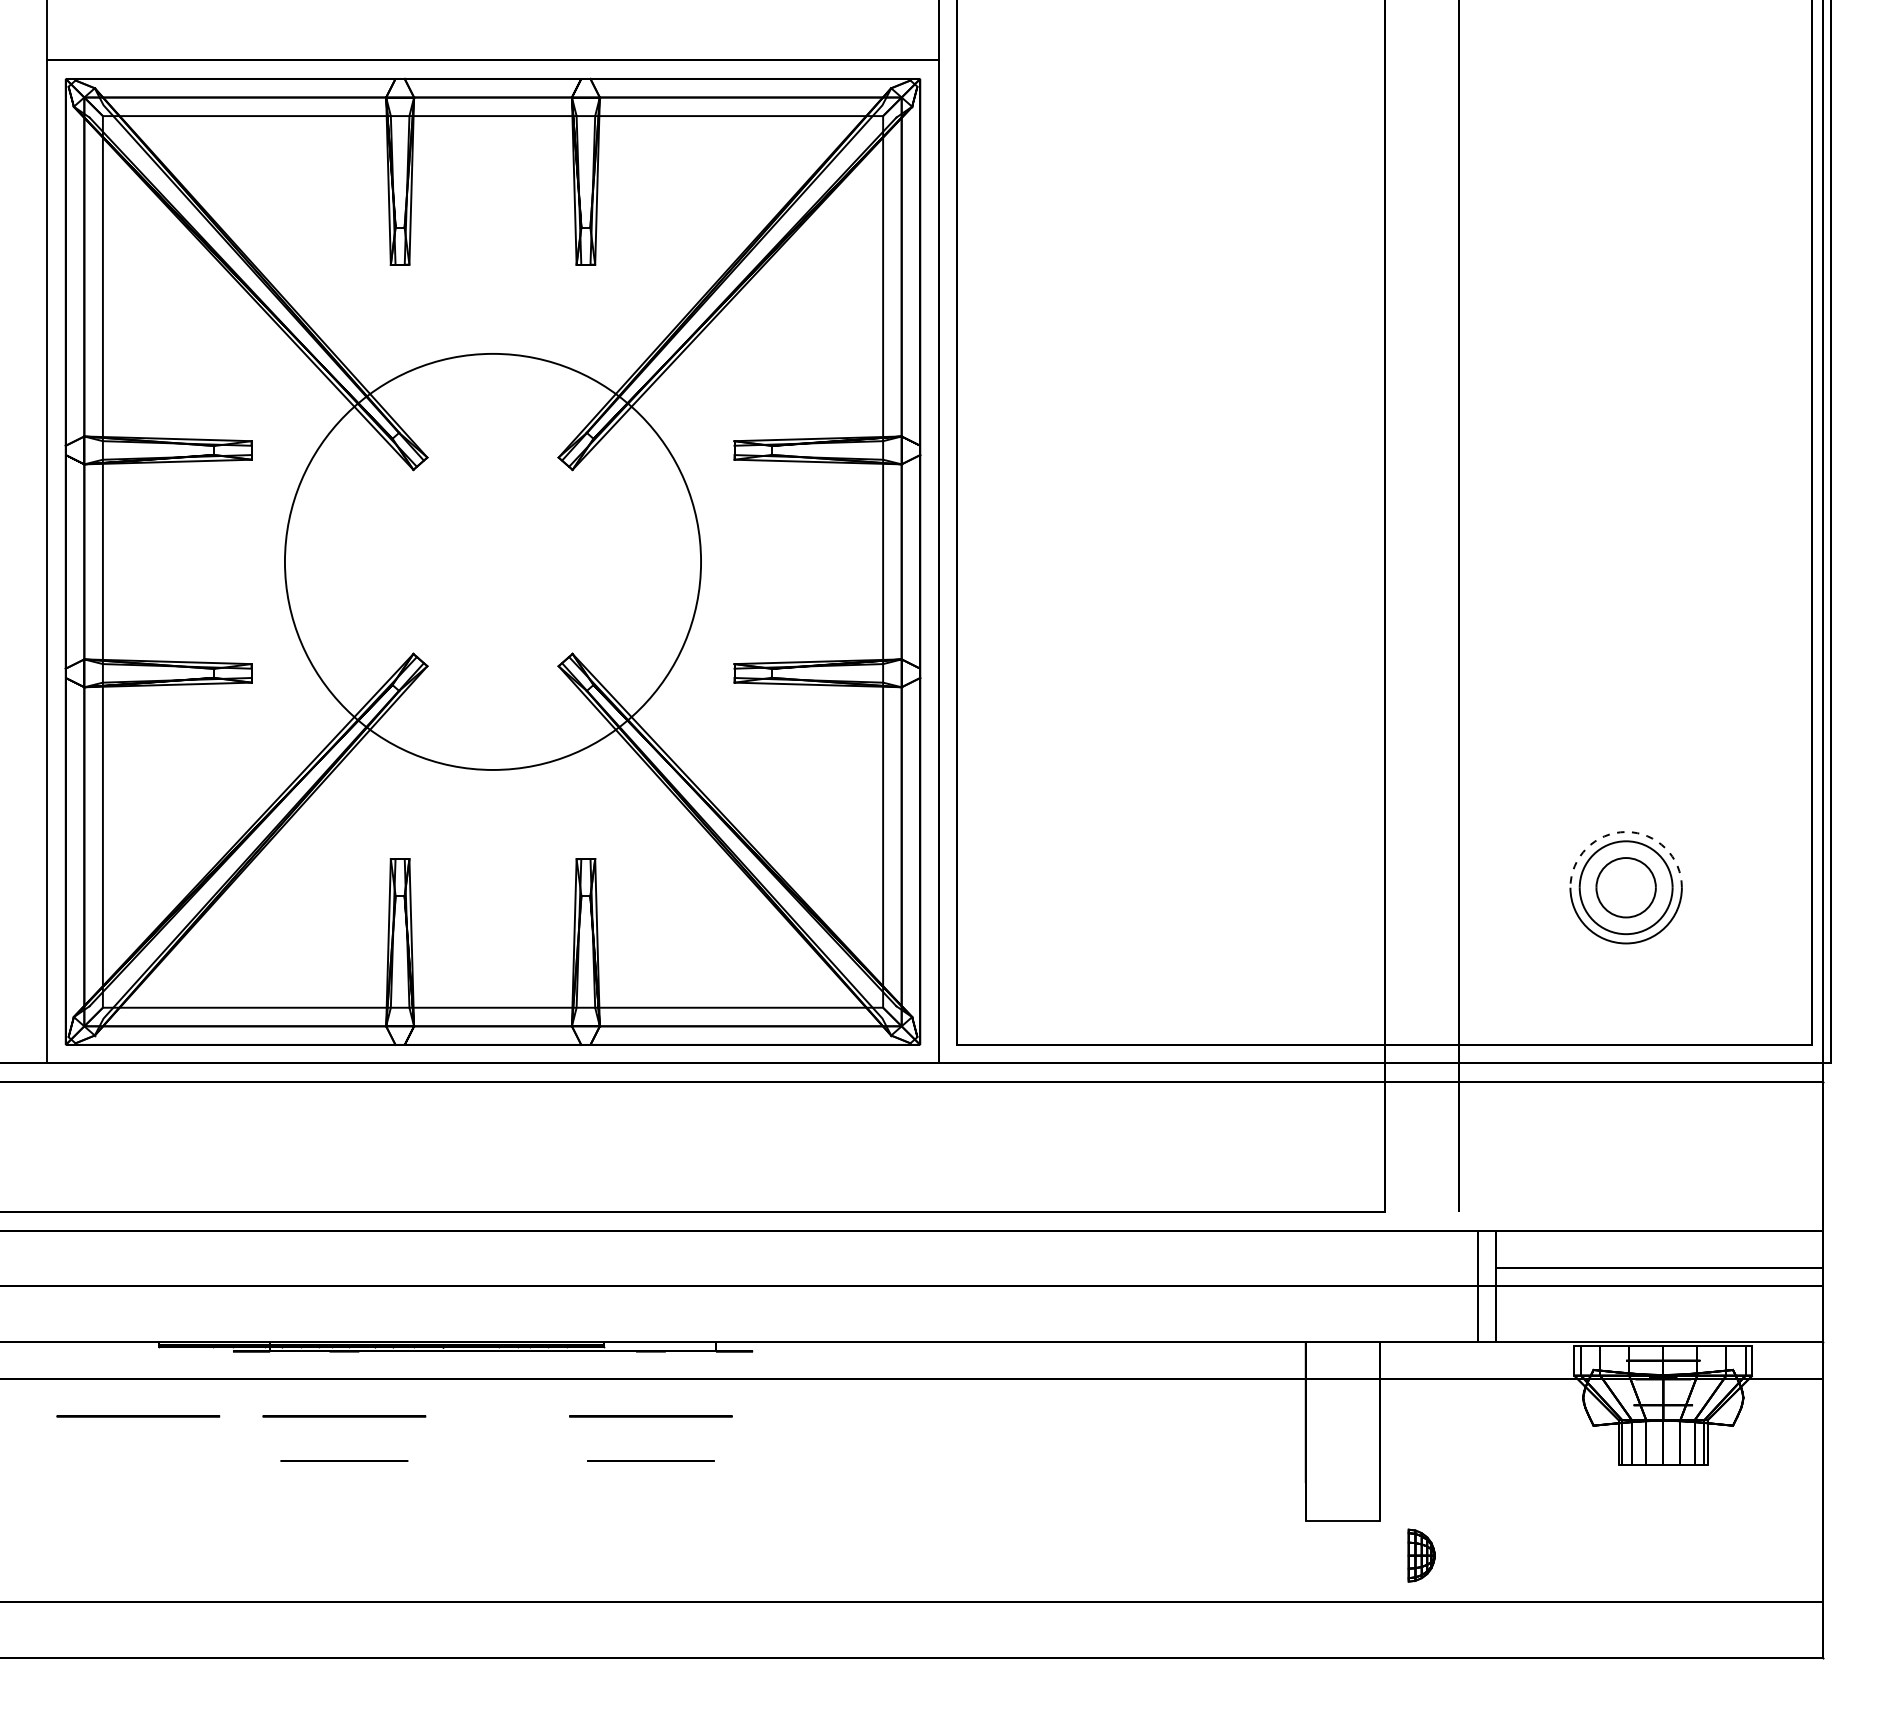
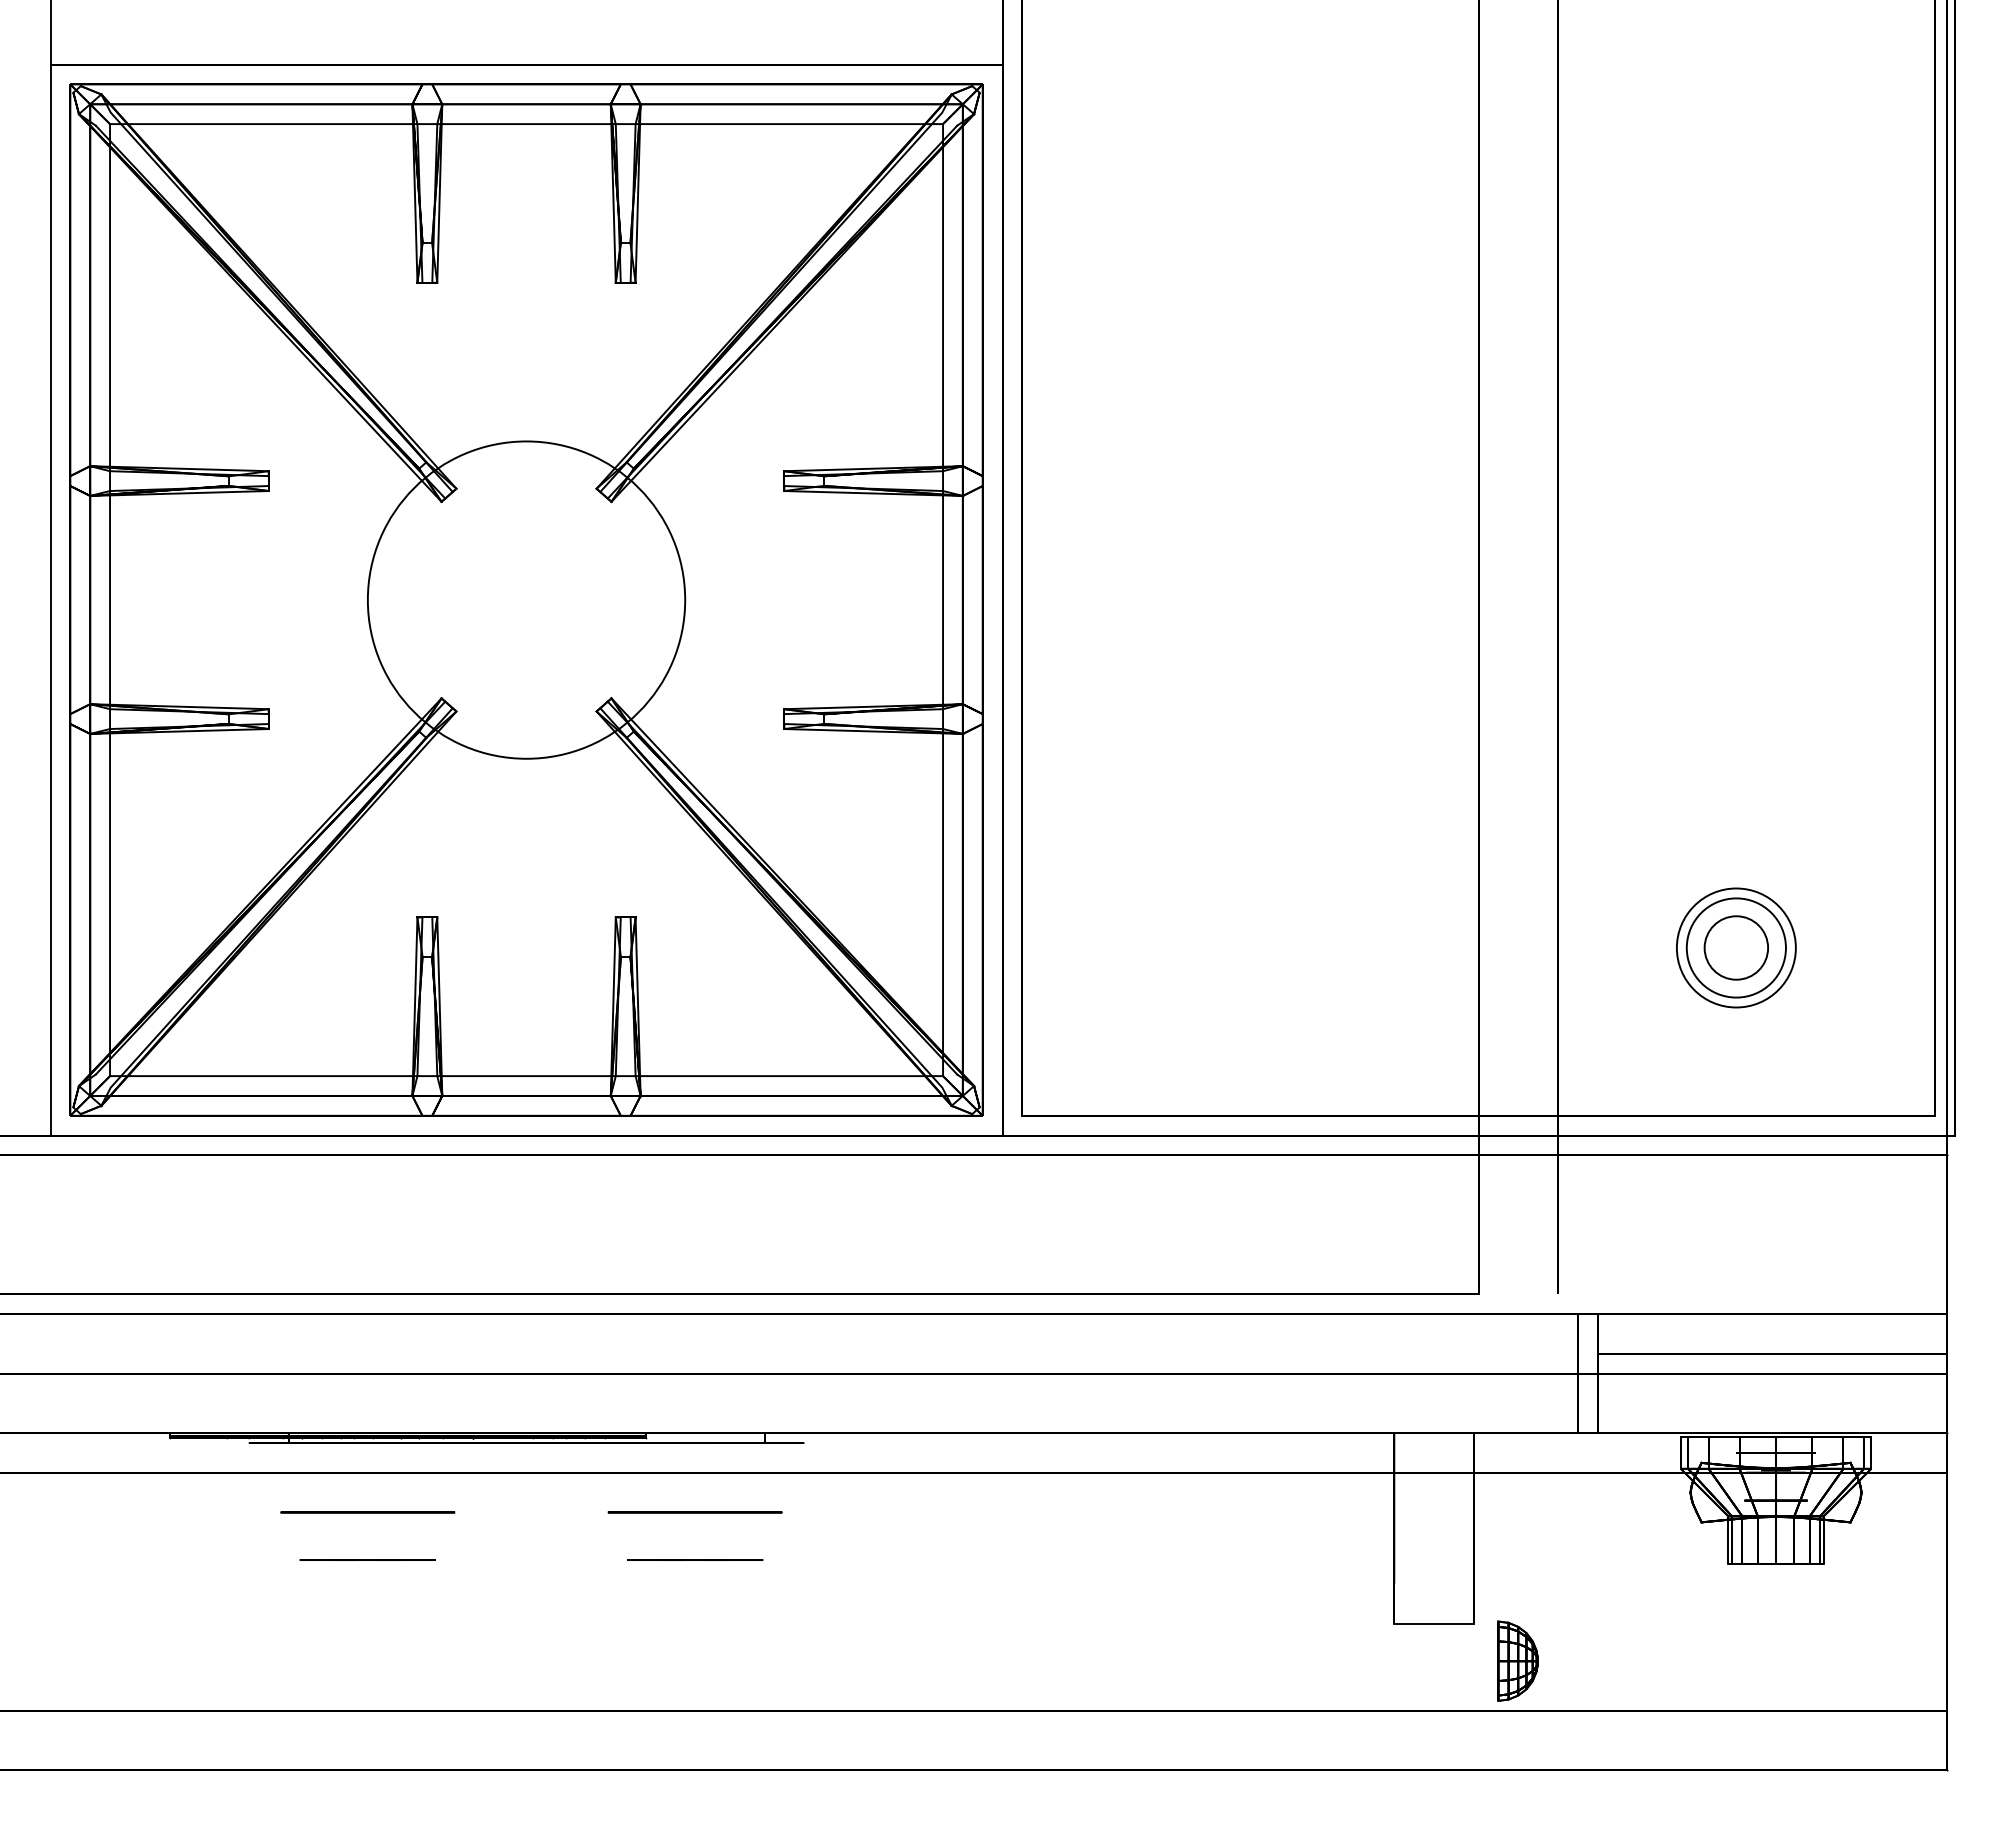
circle: (492, 561) -> (526, 599), size x0.71
arc: (1626, 832) -> (1736, 888), dashed -> solid
circle: (138, 1416) -> (147, 1512), removed
part: (1421, 1555) -> (1517, 1660), size x1.43

